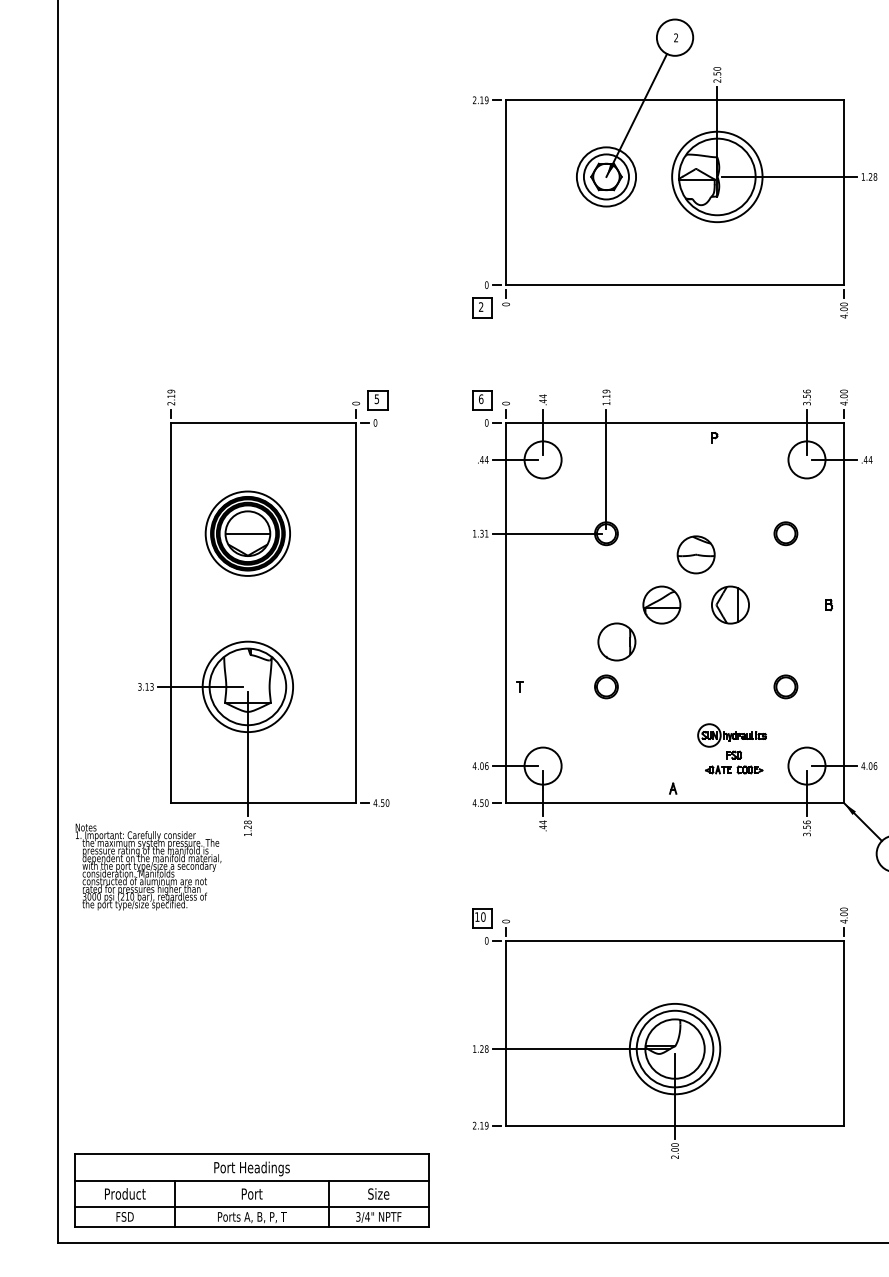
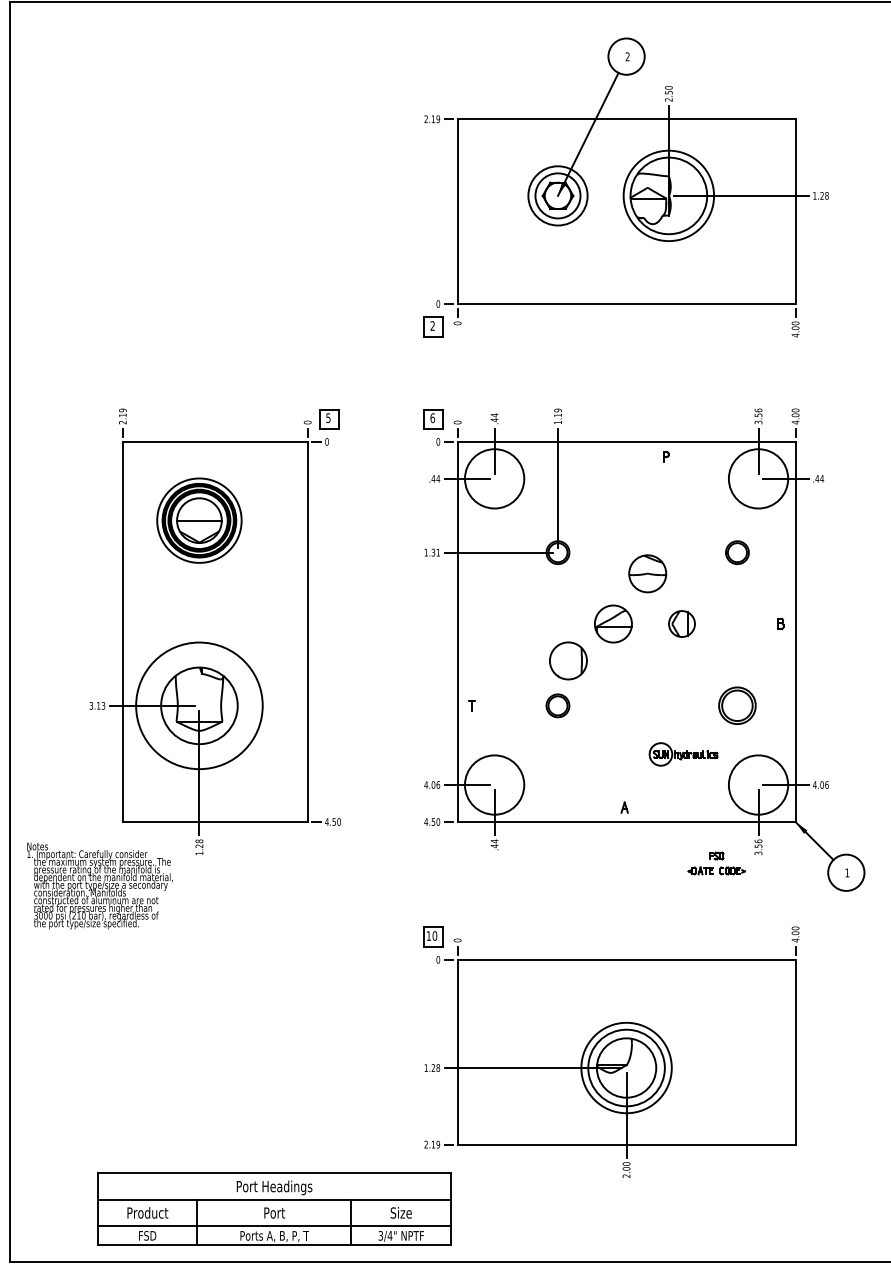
circle: (542, 459) -> (494, 478), size x1.6
circle: (806, 459) -> (758, 478), size x1.6
part: (247, 533) -> (199, 520), moved
part: (729, 604) -> (681, 623), size x0.7
circle: (247, 686) -> (199, 705), size x1.4
part: (785, 686) -> (737, 705), size x1.6
part: (733, 762) -> (716, 863), moved
circle: (542, 765) -> (494, 784), size x1.6
circle: (806, 765) -> (758, 784), size x1.6
part: (251, 1189) -> (274, 1208), moved

